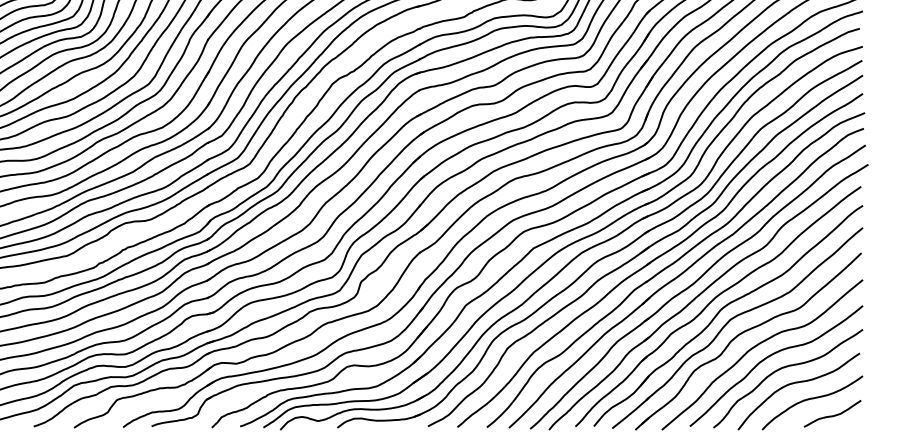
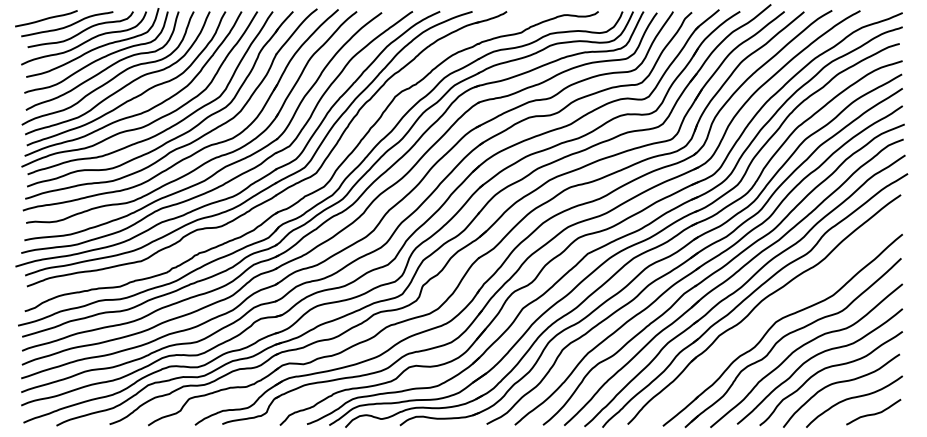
part: (722, 309) -> (768, 312), removed

